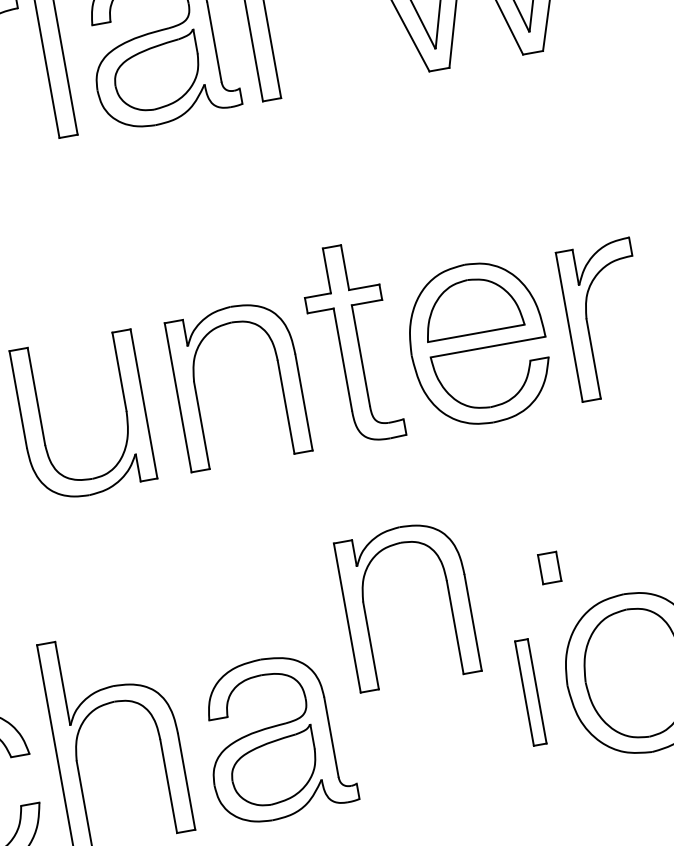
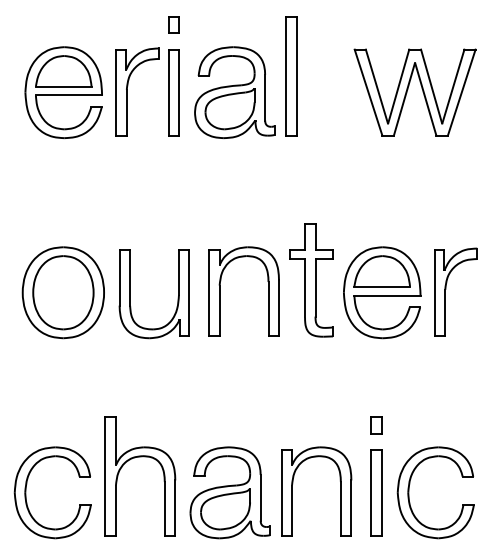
part: (549, 568) -> (376, 425), moved
part: (365, 612) -> (292, 491), moved
part: (530, 691) -> (376, 492), size x1.43

